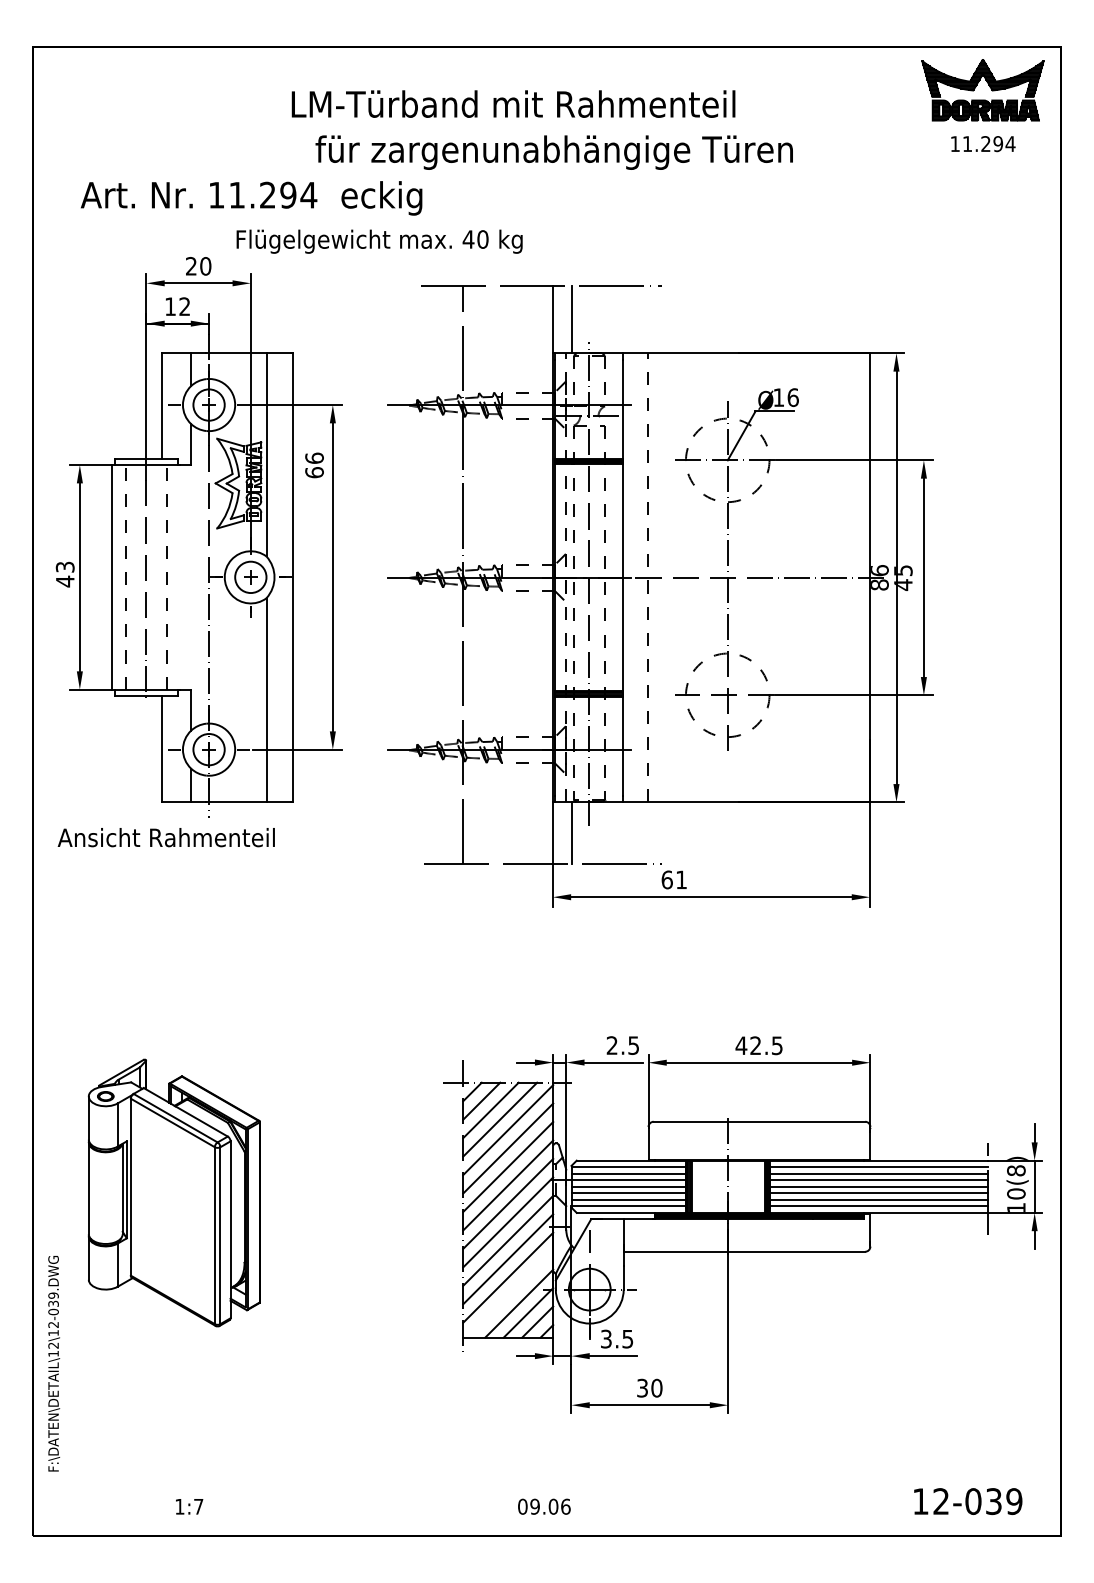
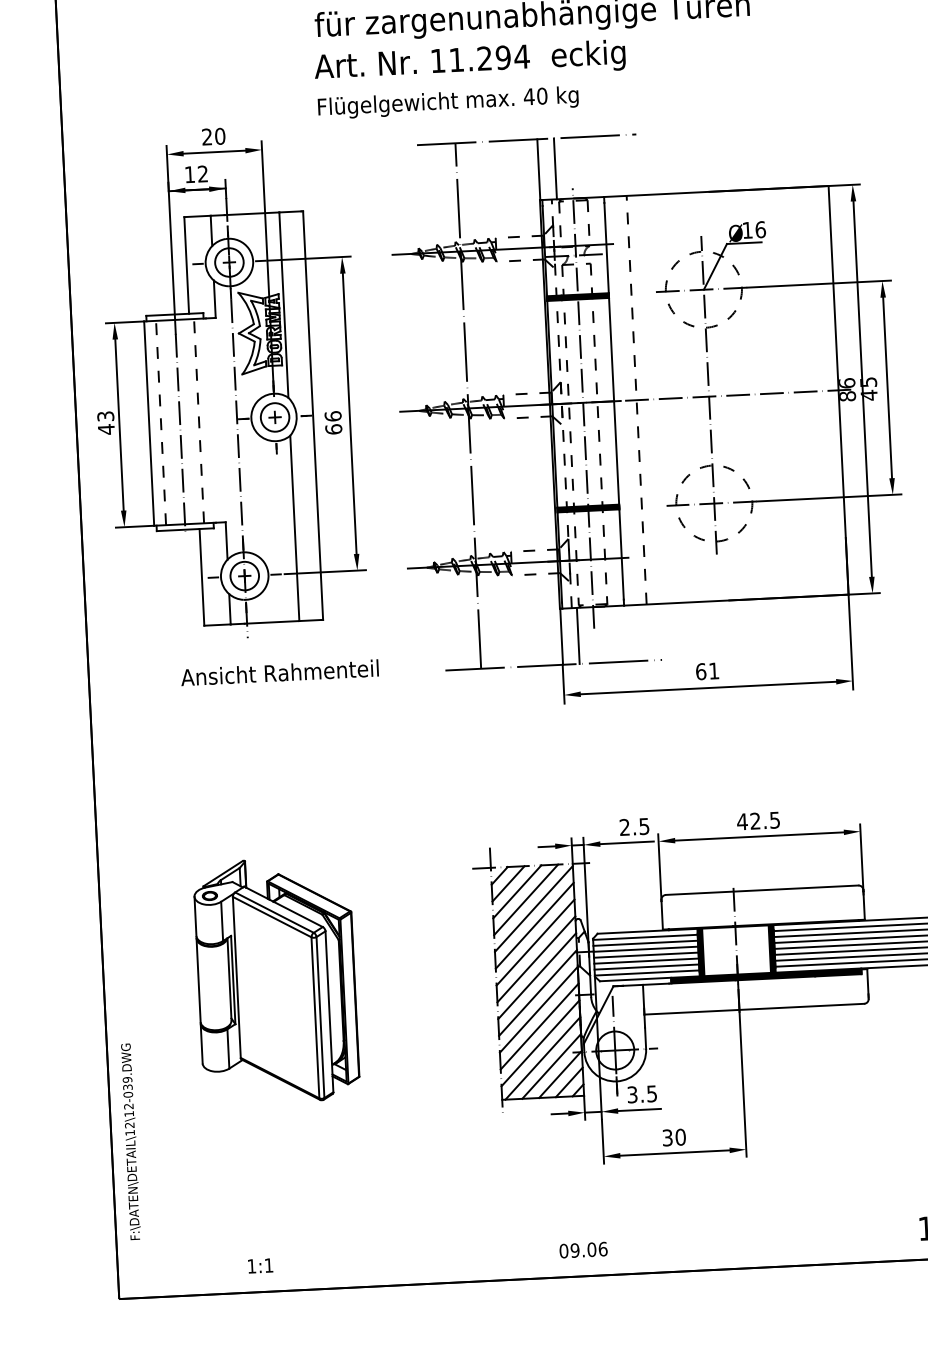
text: (251, 198) -> (469, 62), moved
text: (379, 241) -> (448, 102), moved
text: (314, 465) -> (333, 422), moved
text: (165, 837) -> (279, 672), moved
text: (673, 879) -> (706, 671), moved
part: (173, 1192) -> (275, 980), moved
line: (509, 1294) -> (542, 1058), added
text: (198, 1506) -> (268, 1265), 1:7 -> 1:1

